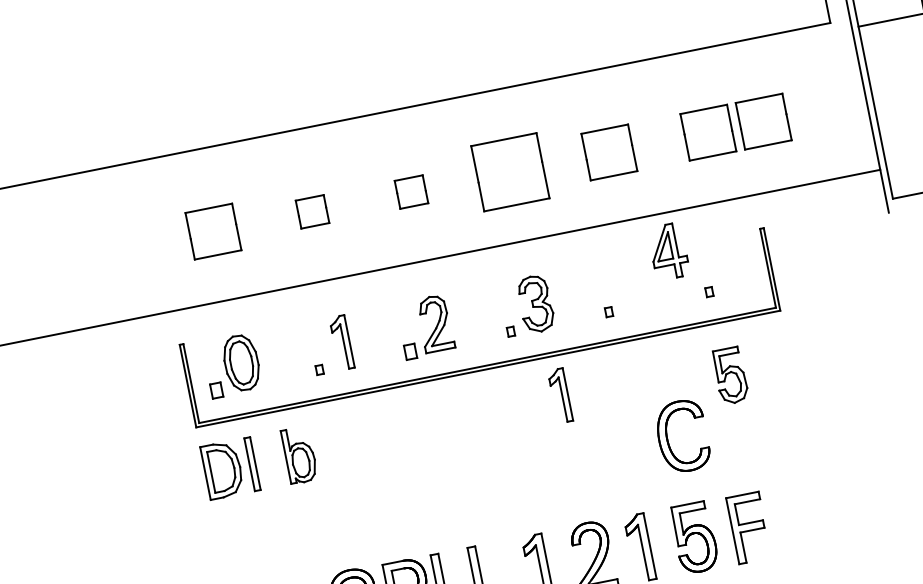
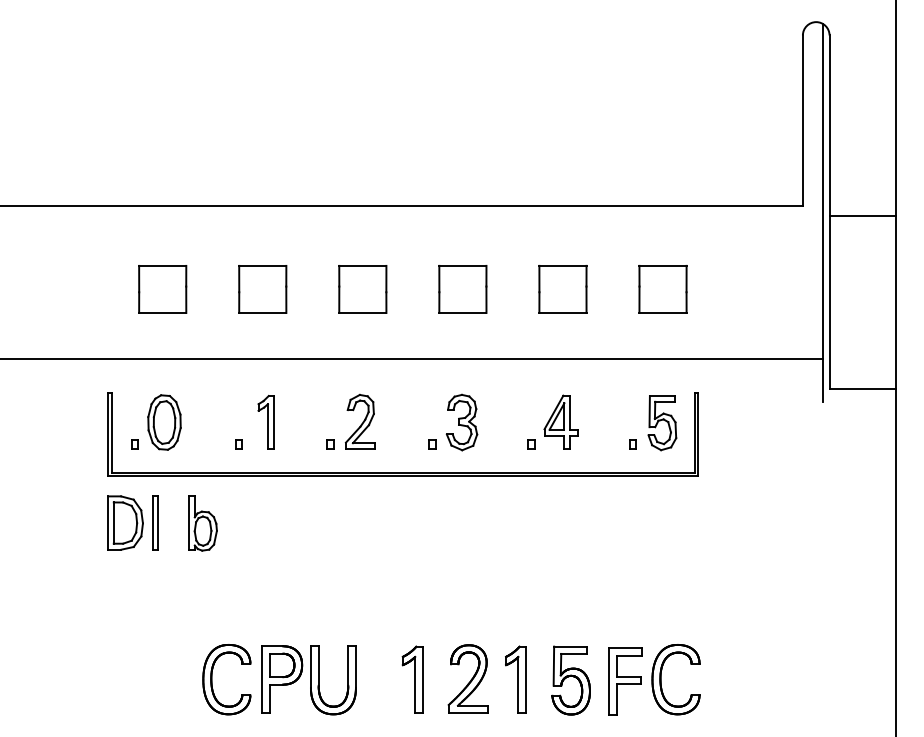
part: (763, 121) -> (718, 289), removed
part: (510, 172) -> (462, 289), size x0.71
part: (411, 192) -> (362, 289), size x1.67
part: (312, 211) -> (262, 289), size x1.67
part: (667, 251) -> (560, 421), moved
part: (410, 351) -> (330, 444), size x0.62
part: (730, 376) -> (662, 423), moved
part: (216, 390) -> (134, 444), size x0.62
part: (559, 395) -> (467, 515), removed
part: (668, 439) -> (661, 679), moved

